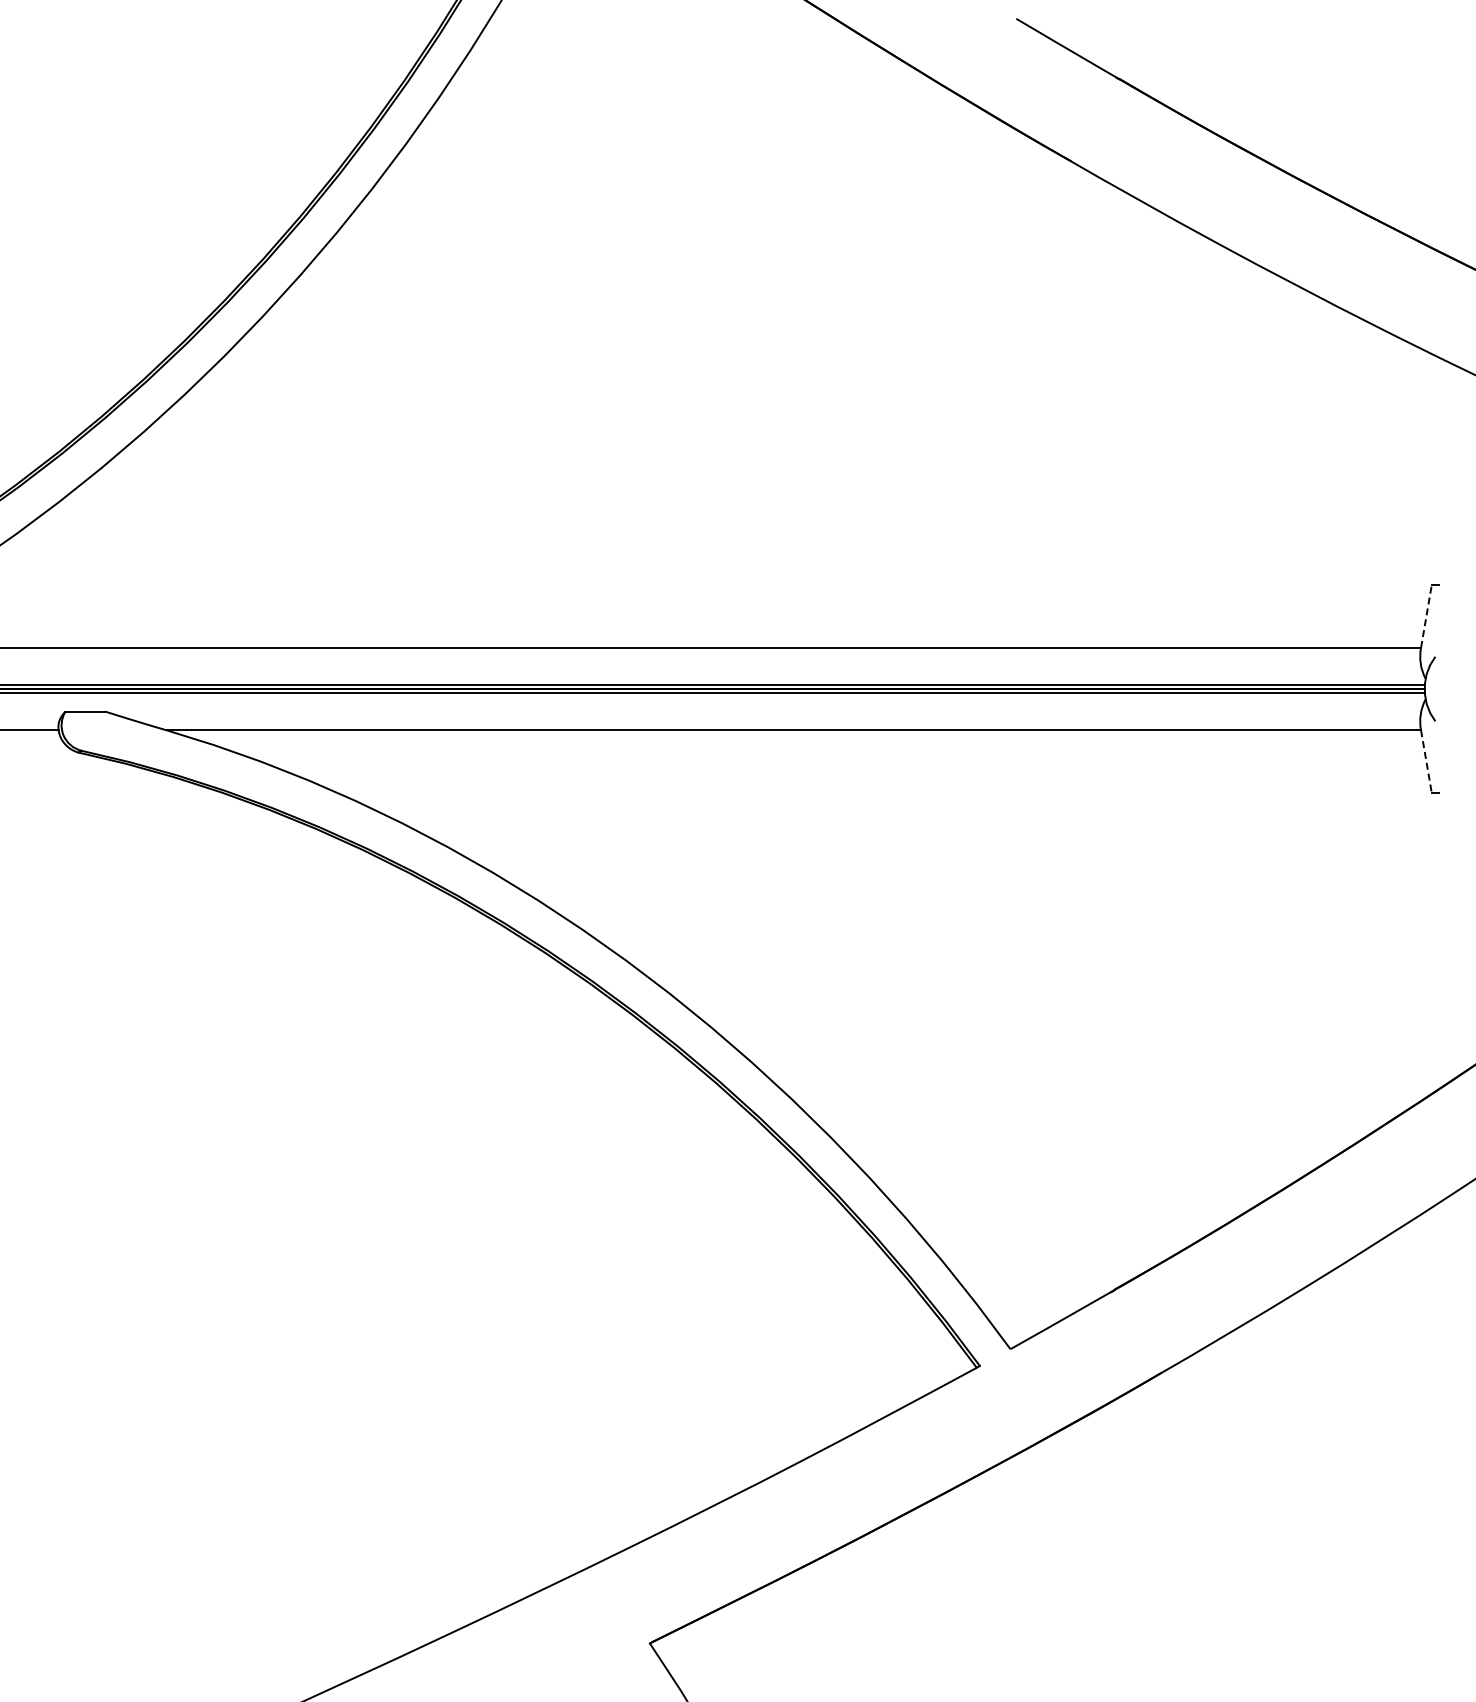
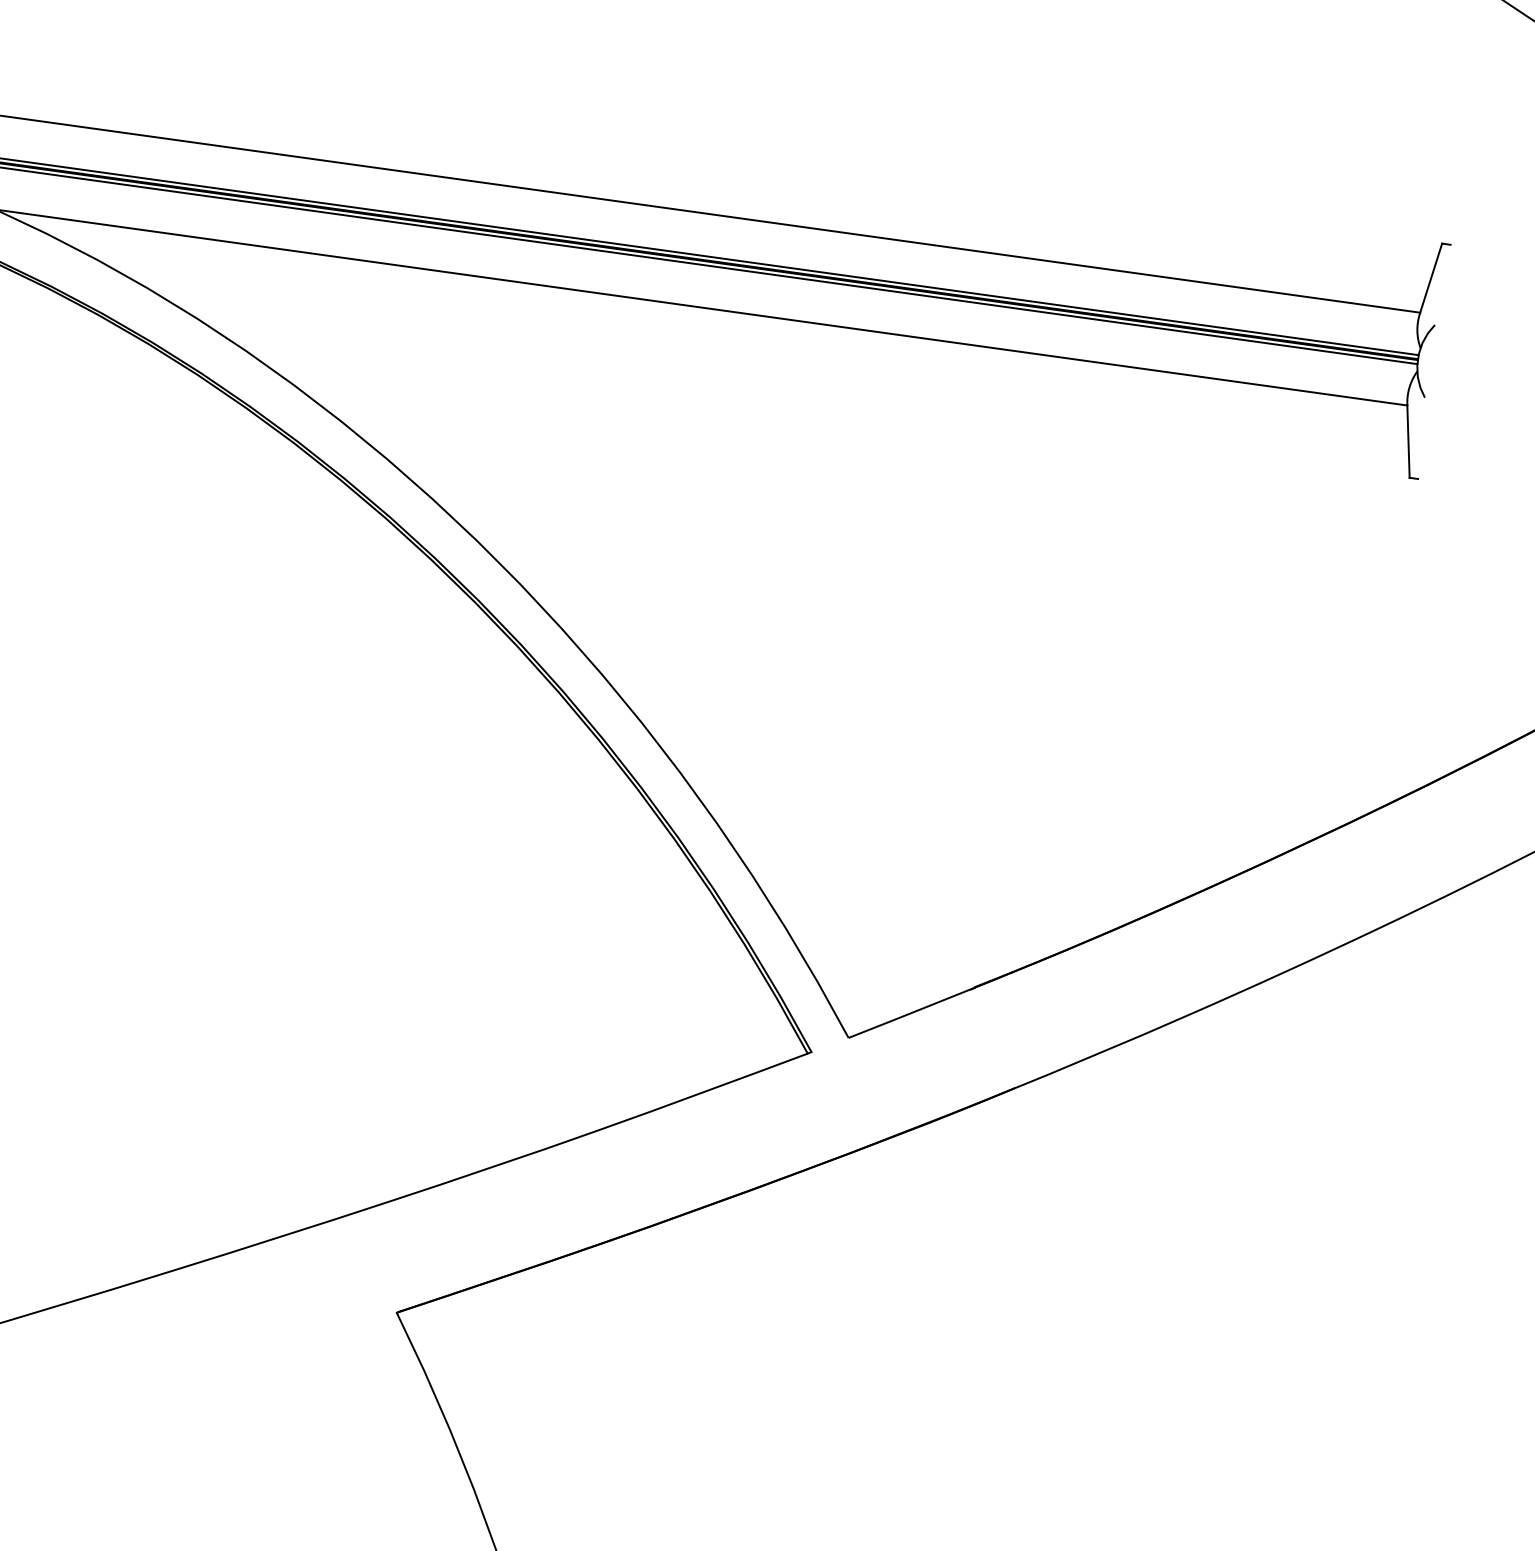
line: (1426, 616) -> (1431, 278), dashed -> solid
line: (1426, 761) -> (1408, 441), dashed -> solid

